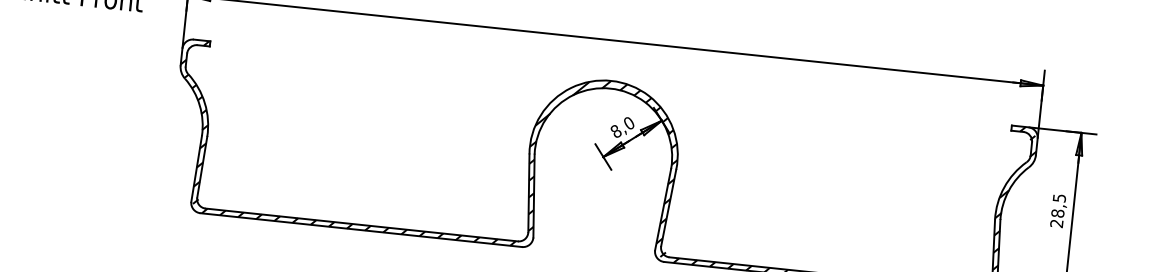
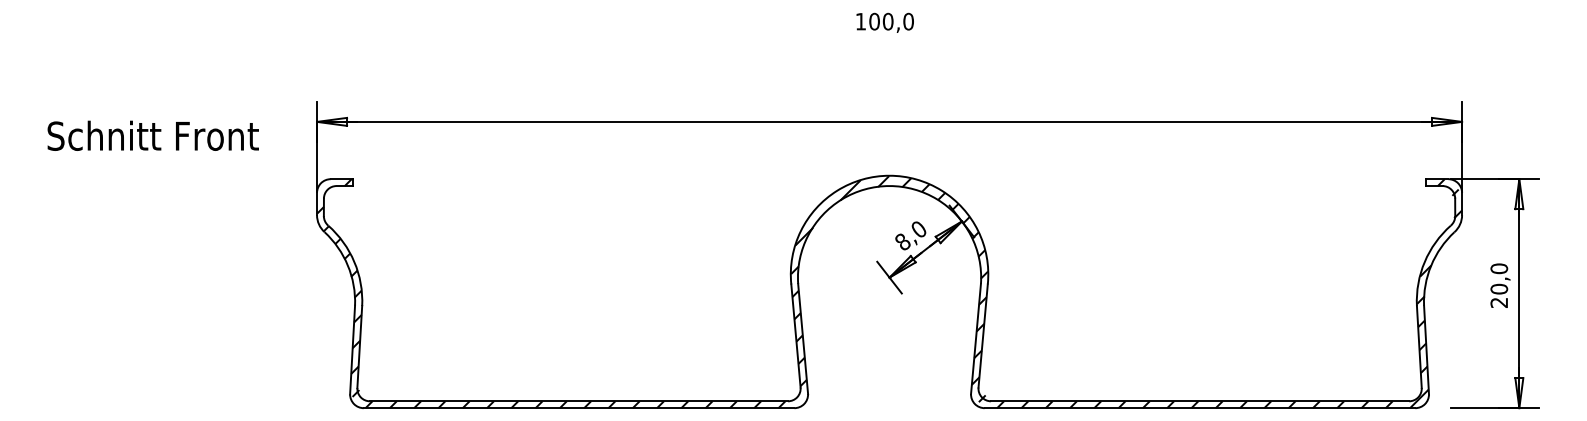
text: (1058, 205) -> (1499, 278), 28,5 -> 20,0

